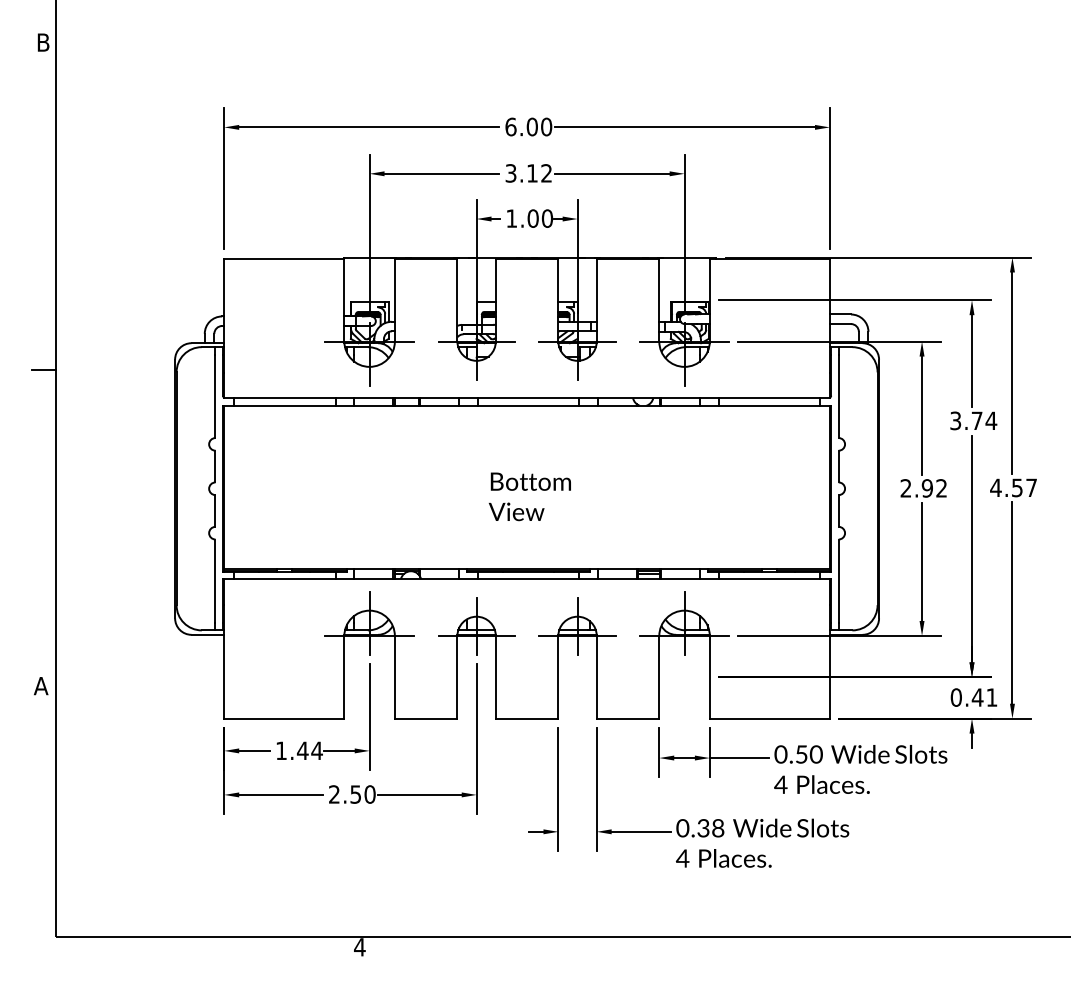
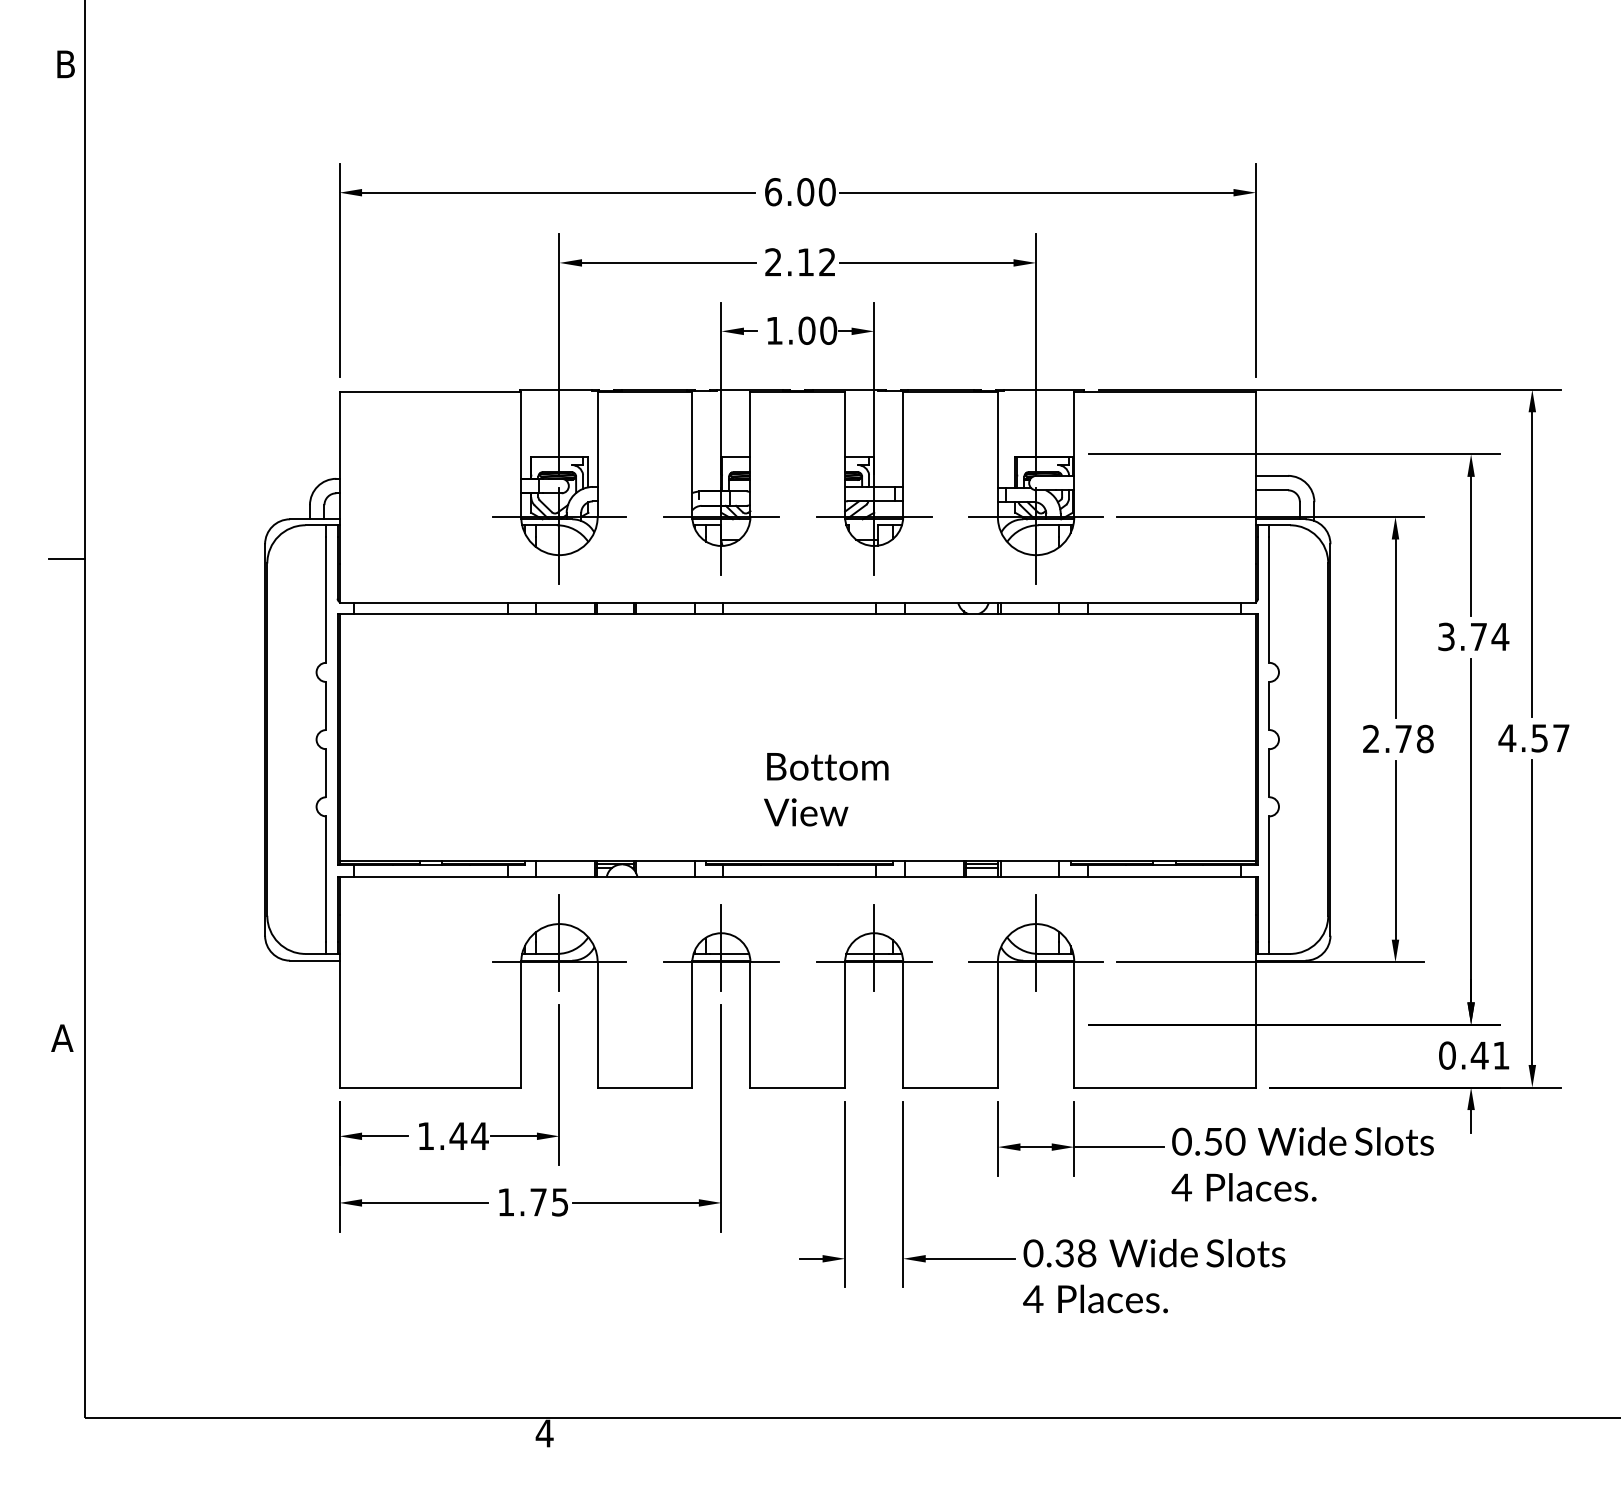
text: (510, 173) -> (772, 262), 3.12 -> 2.12
text: (934, 488) -> (1414, 739), 2.92 -> 2.78
text: (529, 496) -> (825, 789), moved
text: (352, 794) -> (533, 1202), 2.50 -> 1.75

